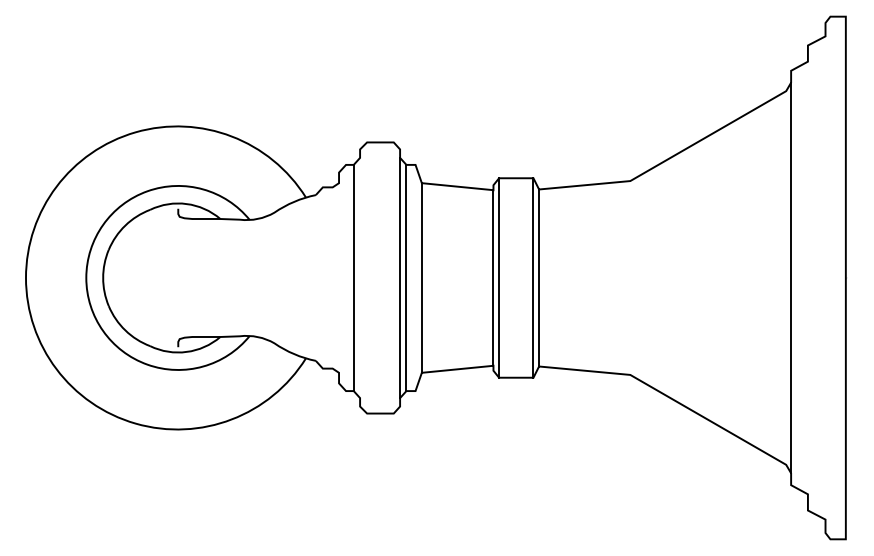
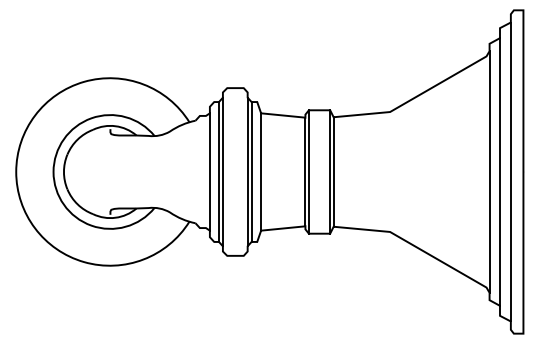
line: (338, 277) -> (209, 171), added
line: (359, 277) -> (222, 171), added
line: (807, 277) -> (499, 171), added
line: (824, 277) -> (510, 171), added

